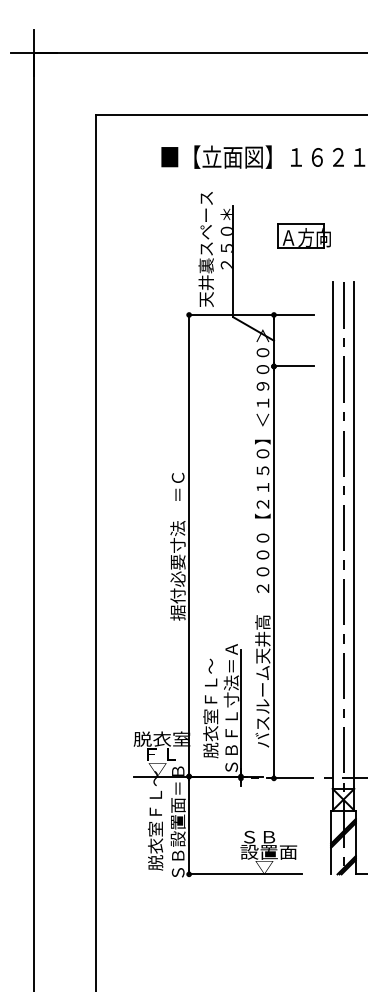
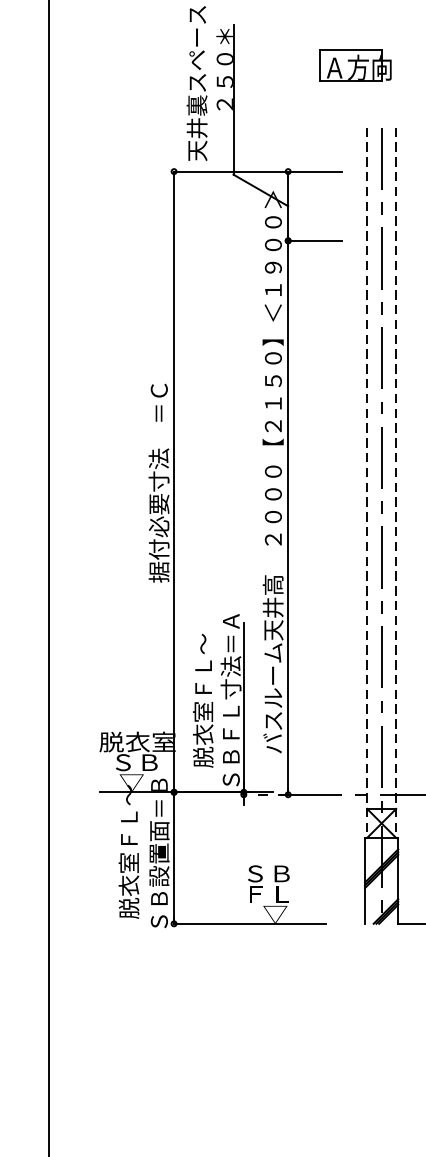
part: (303, 235) -> (354, 64), moved
line: (332, 546) -> (366, 482), solid -> dashed
line: (354, 546) -> (396, 482), solid -> dashed
text: (161, 754) -> (136, 762), ＦＬ -> ＳＢ
text: (268, 851) -> (280, 893), 設置面 -> ＦＬ

